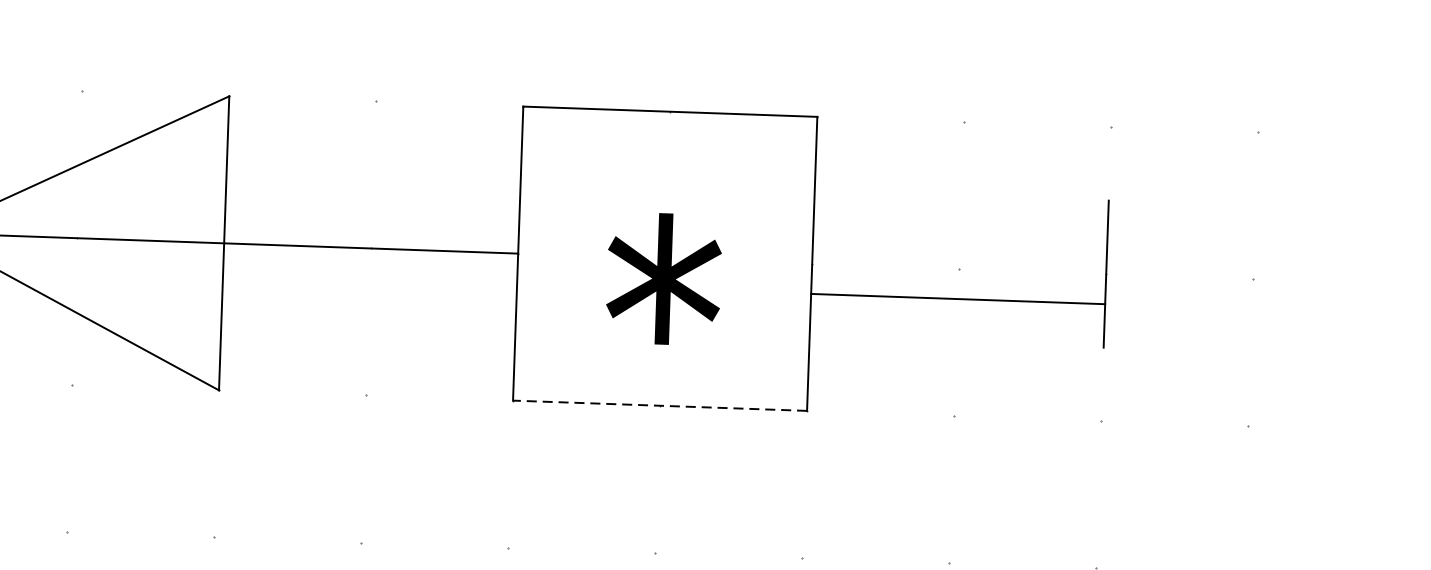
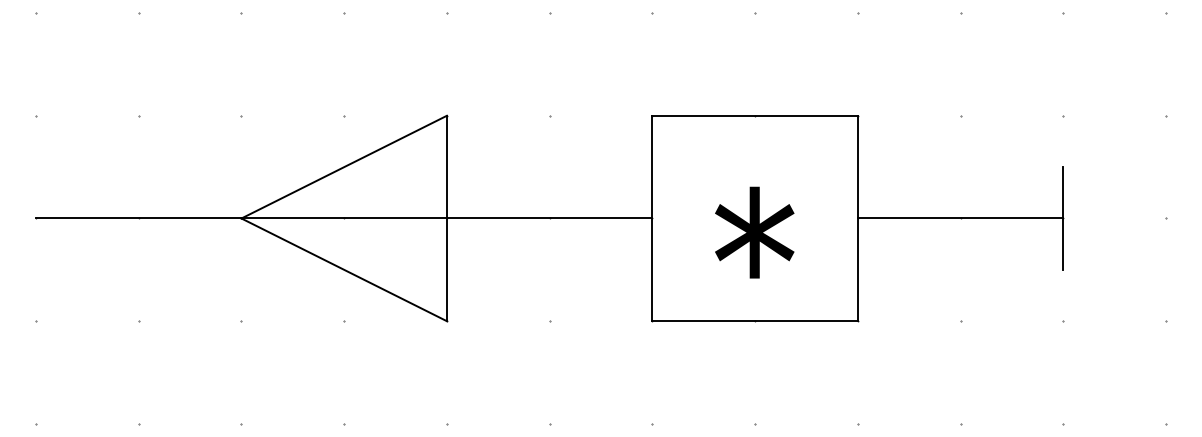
line: (958, 299) -> (960, 218), moved
line: (660, 406) -> (755, 321), dashed -> solid

